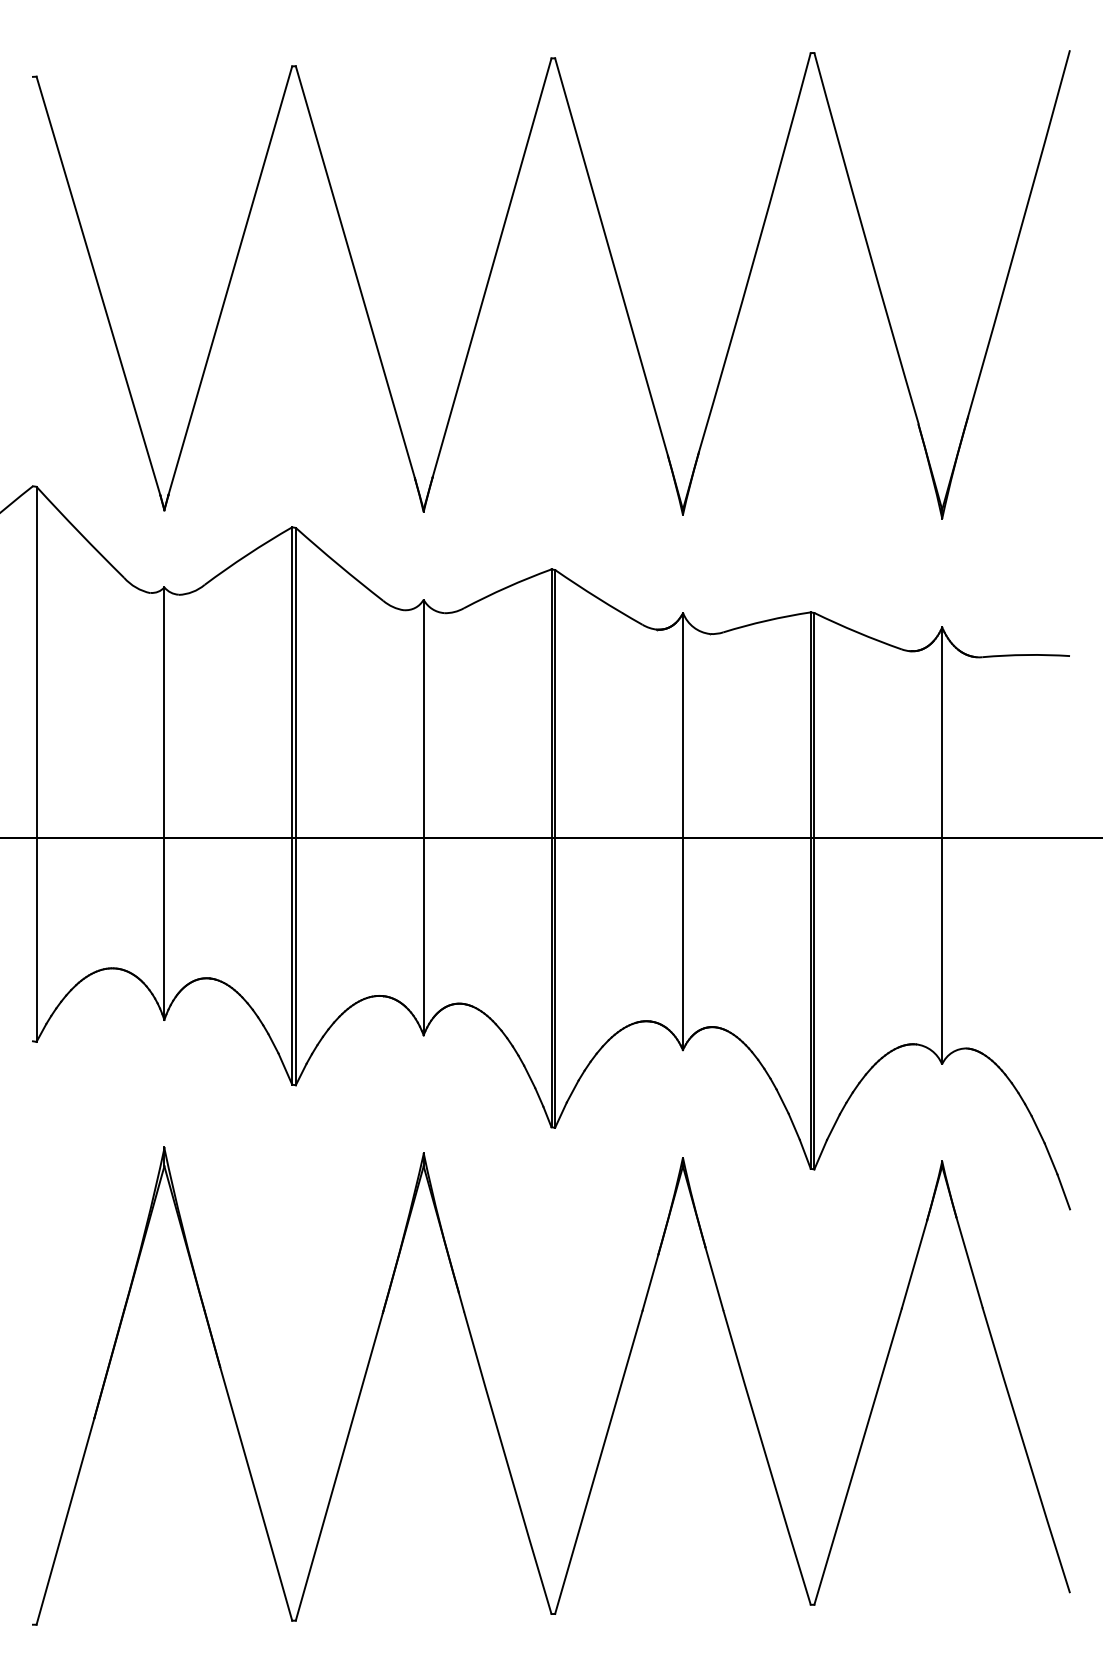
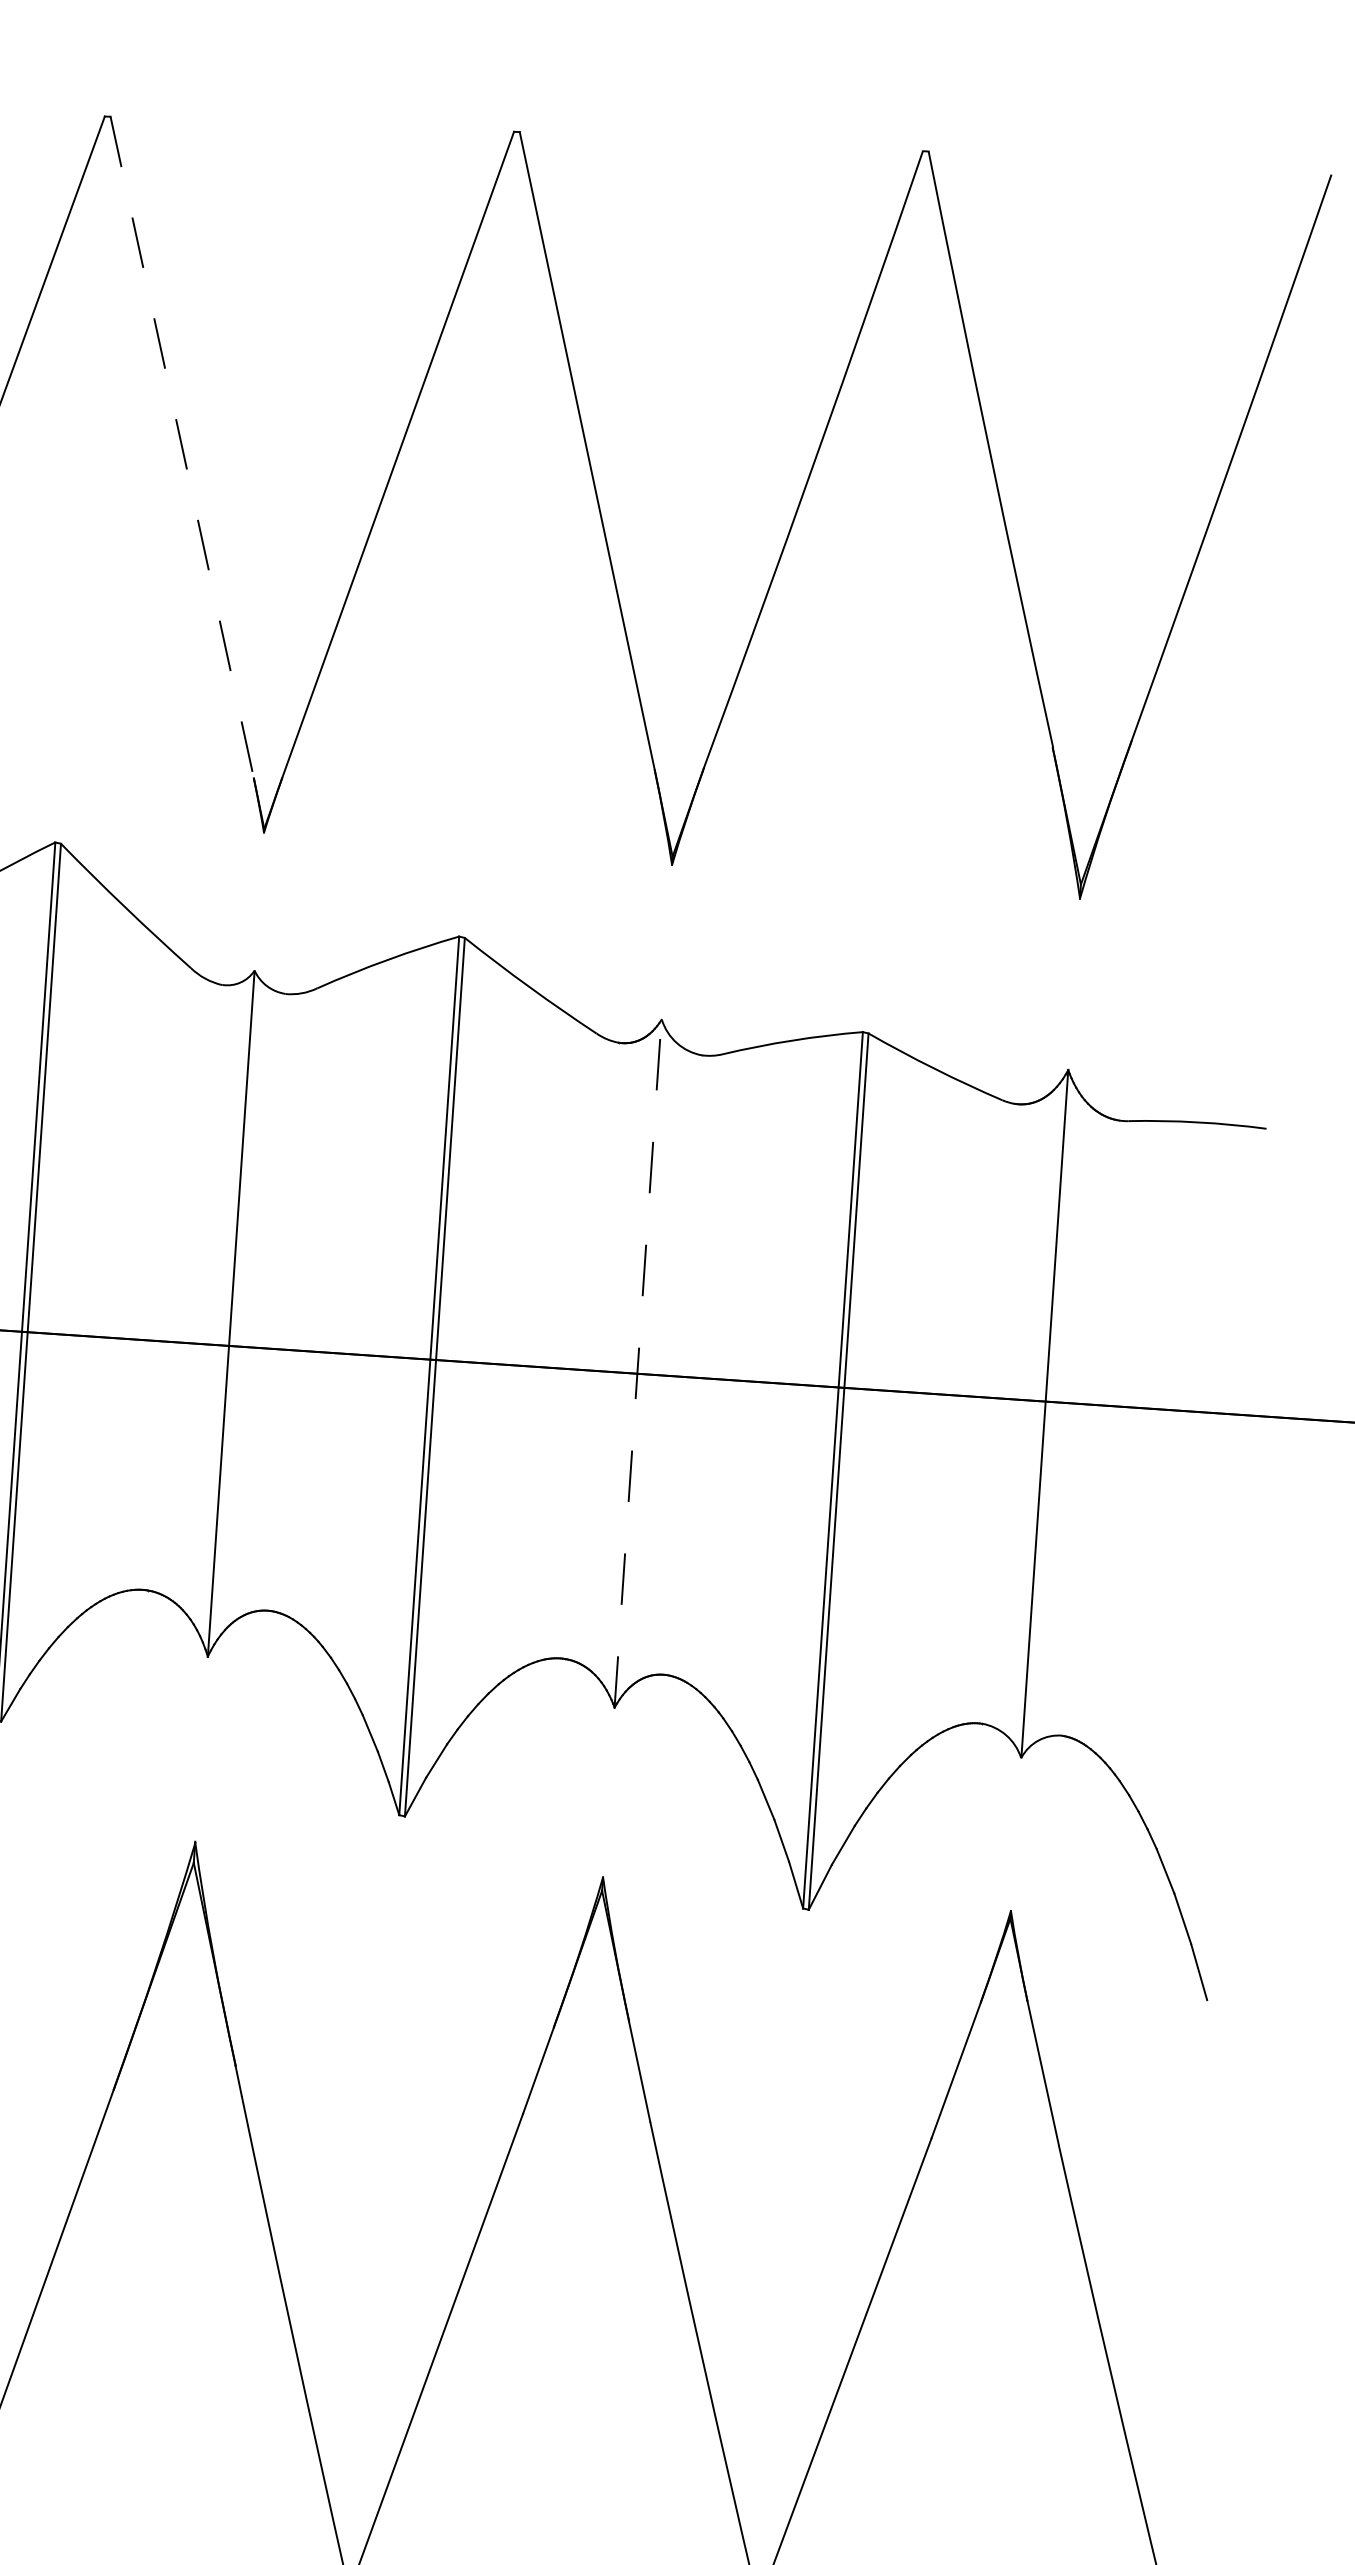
line: (355, 272) -> (182, 447), solid -> dashed
line: (682, 831) -> (637, 1363), solid -> dashed

